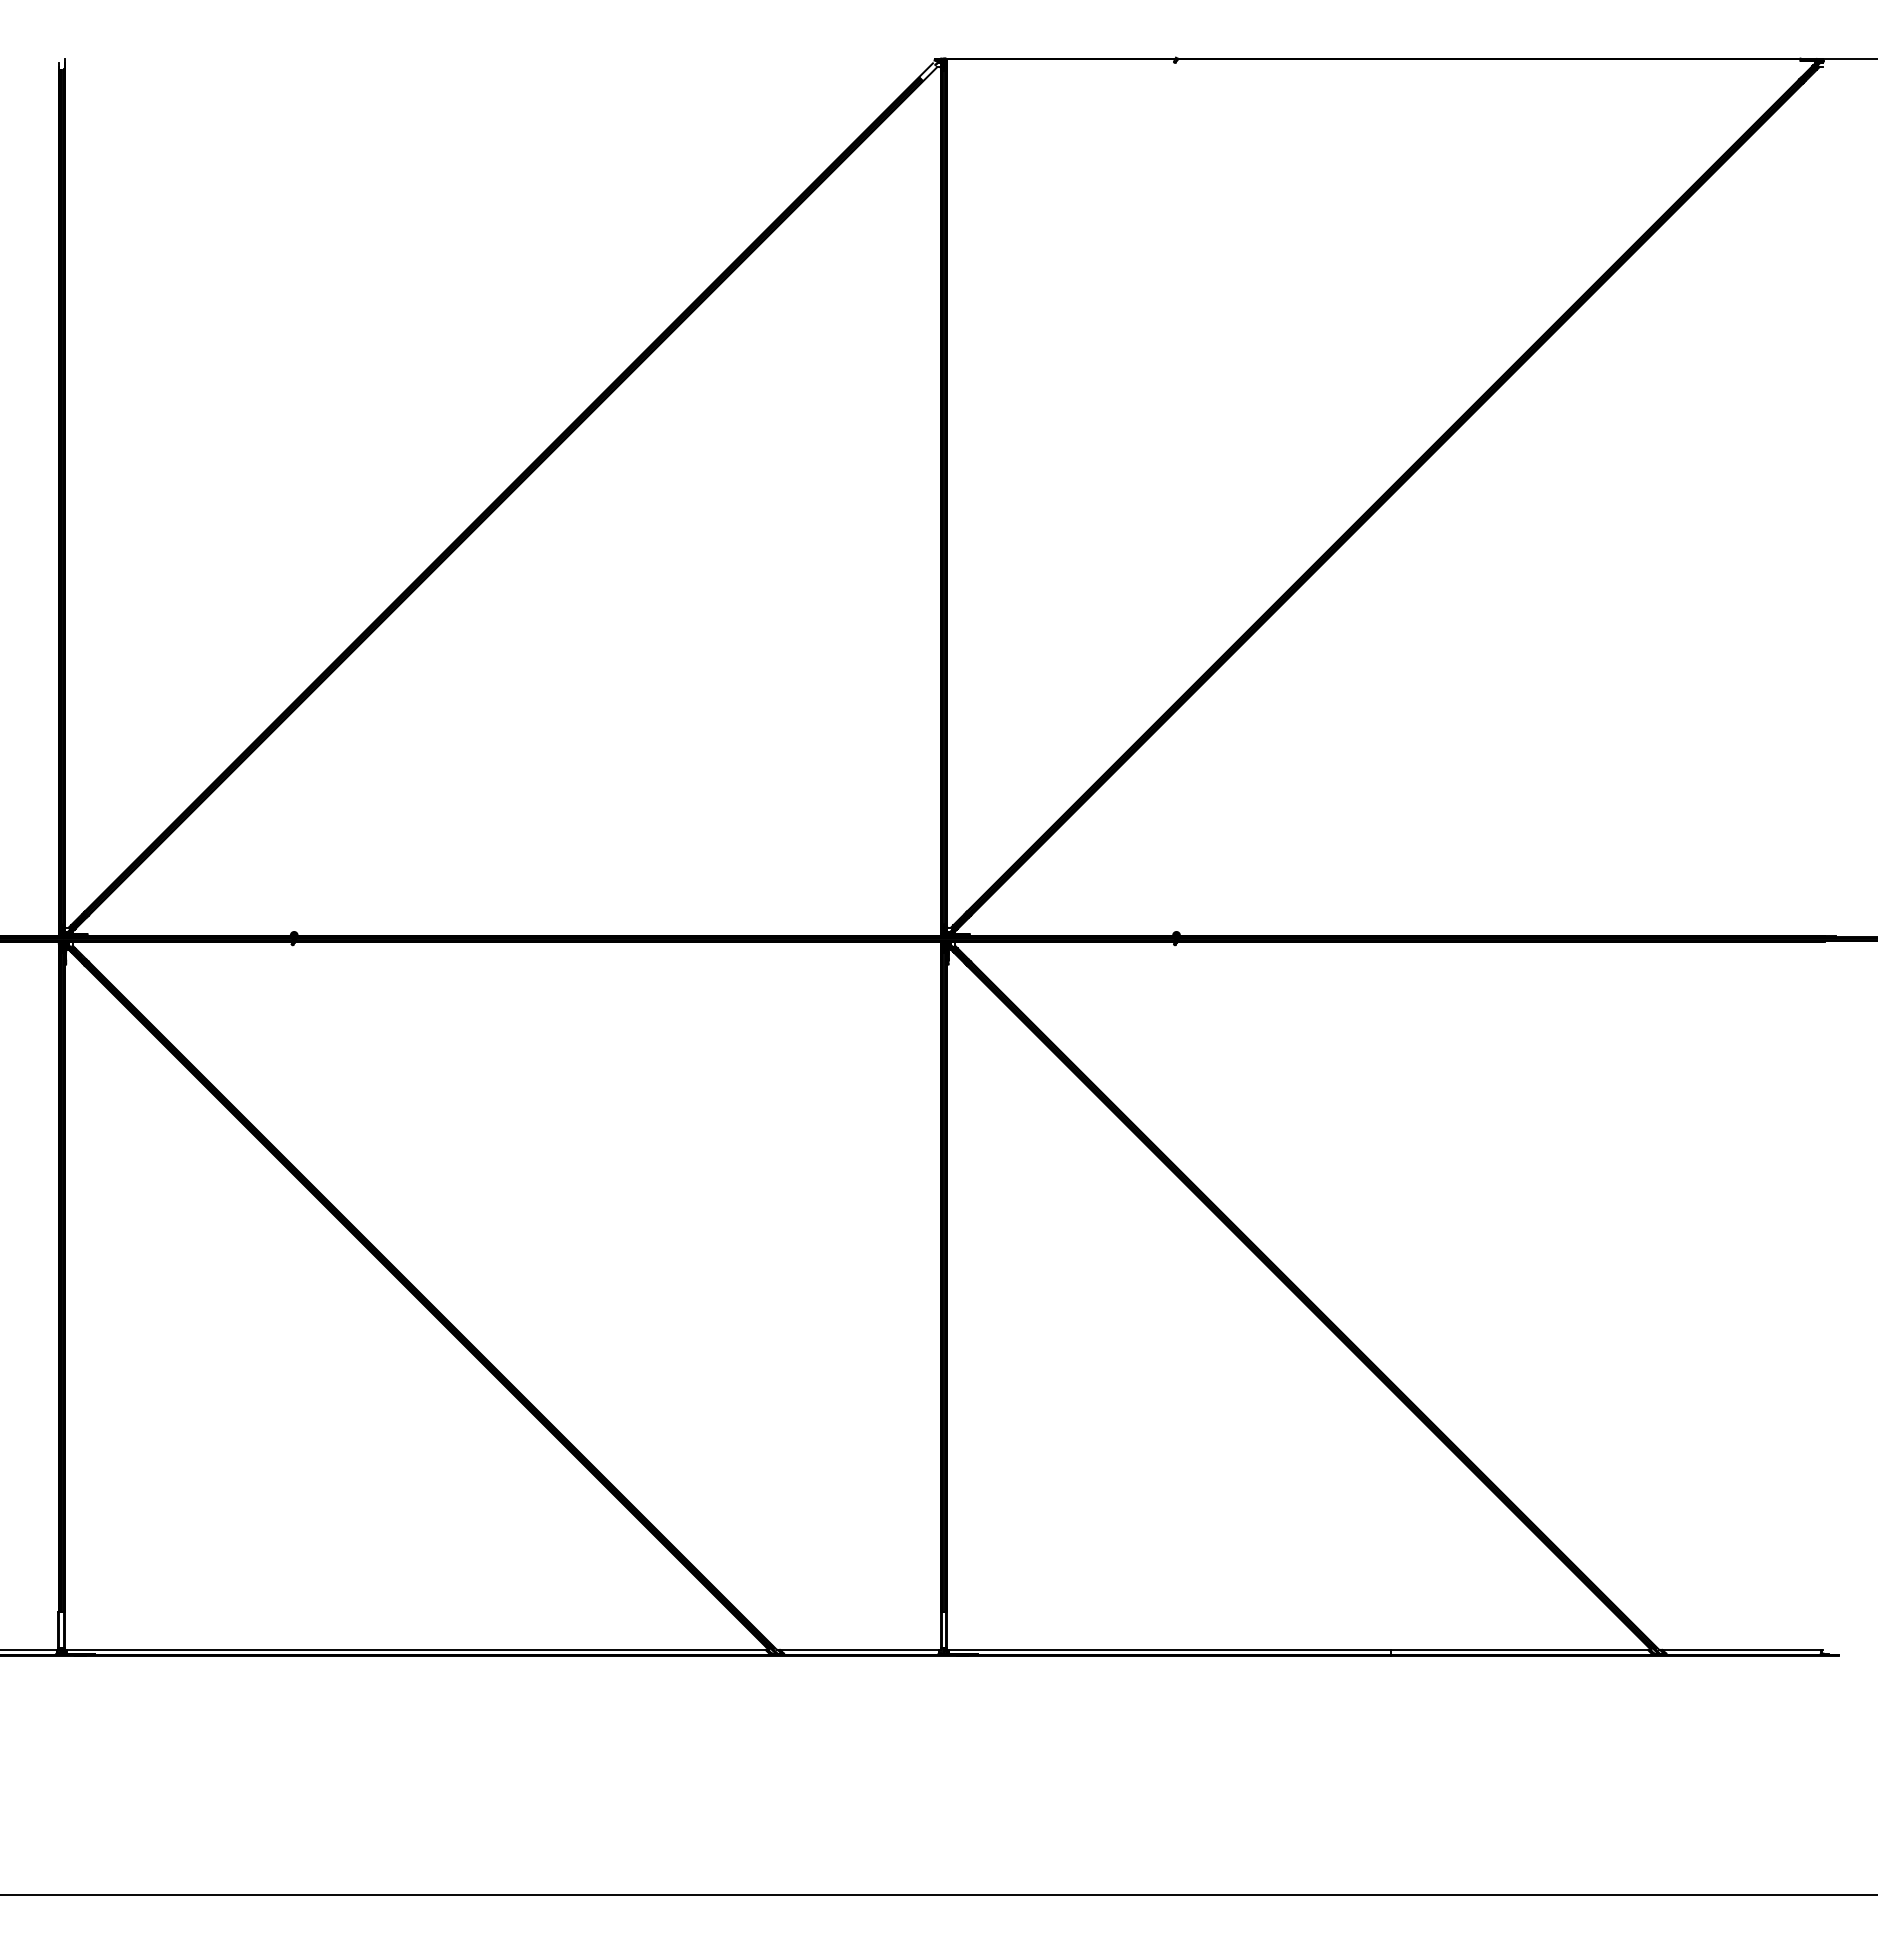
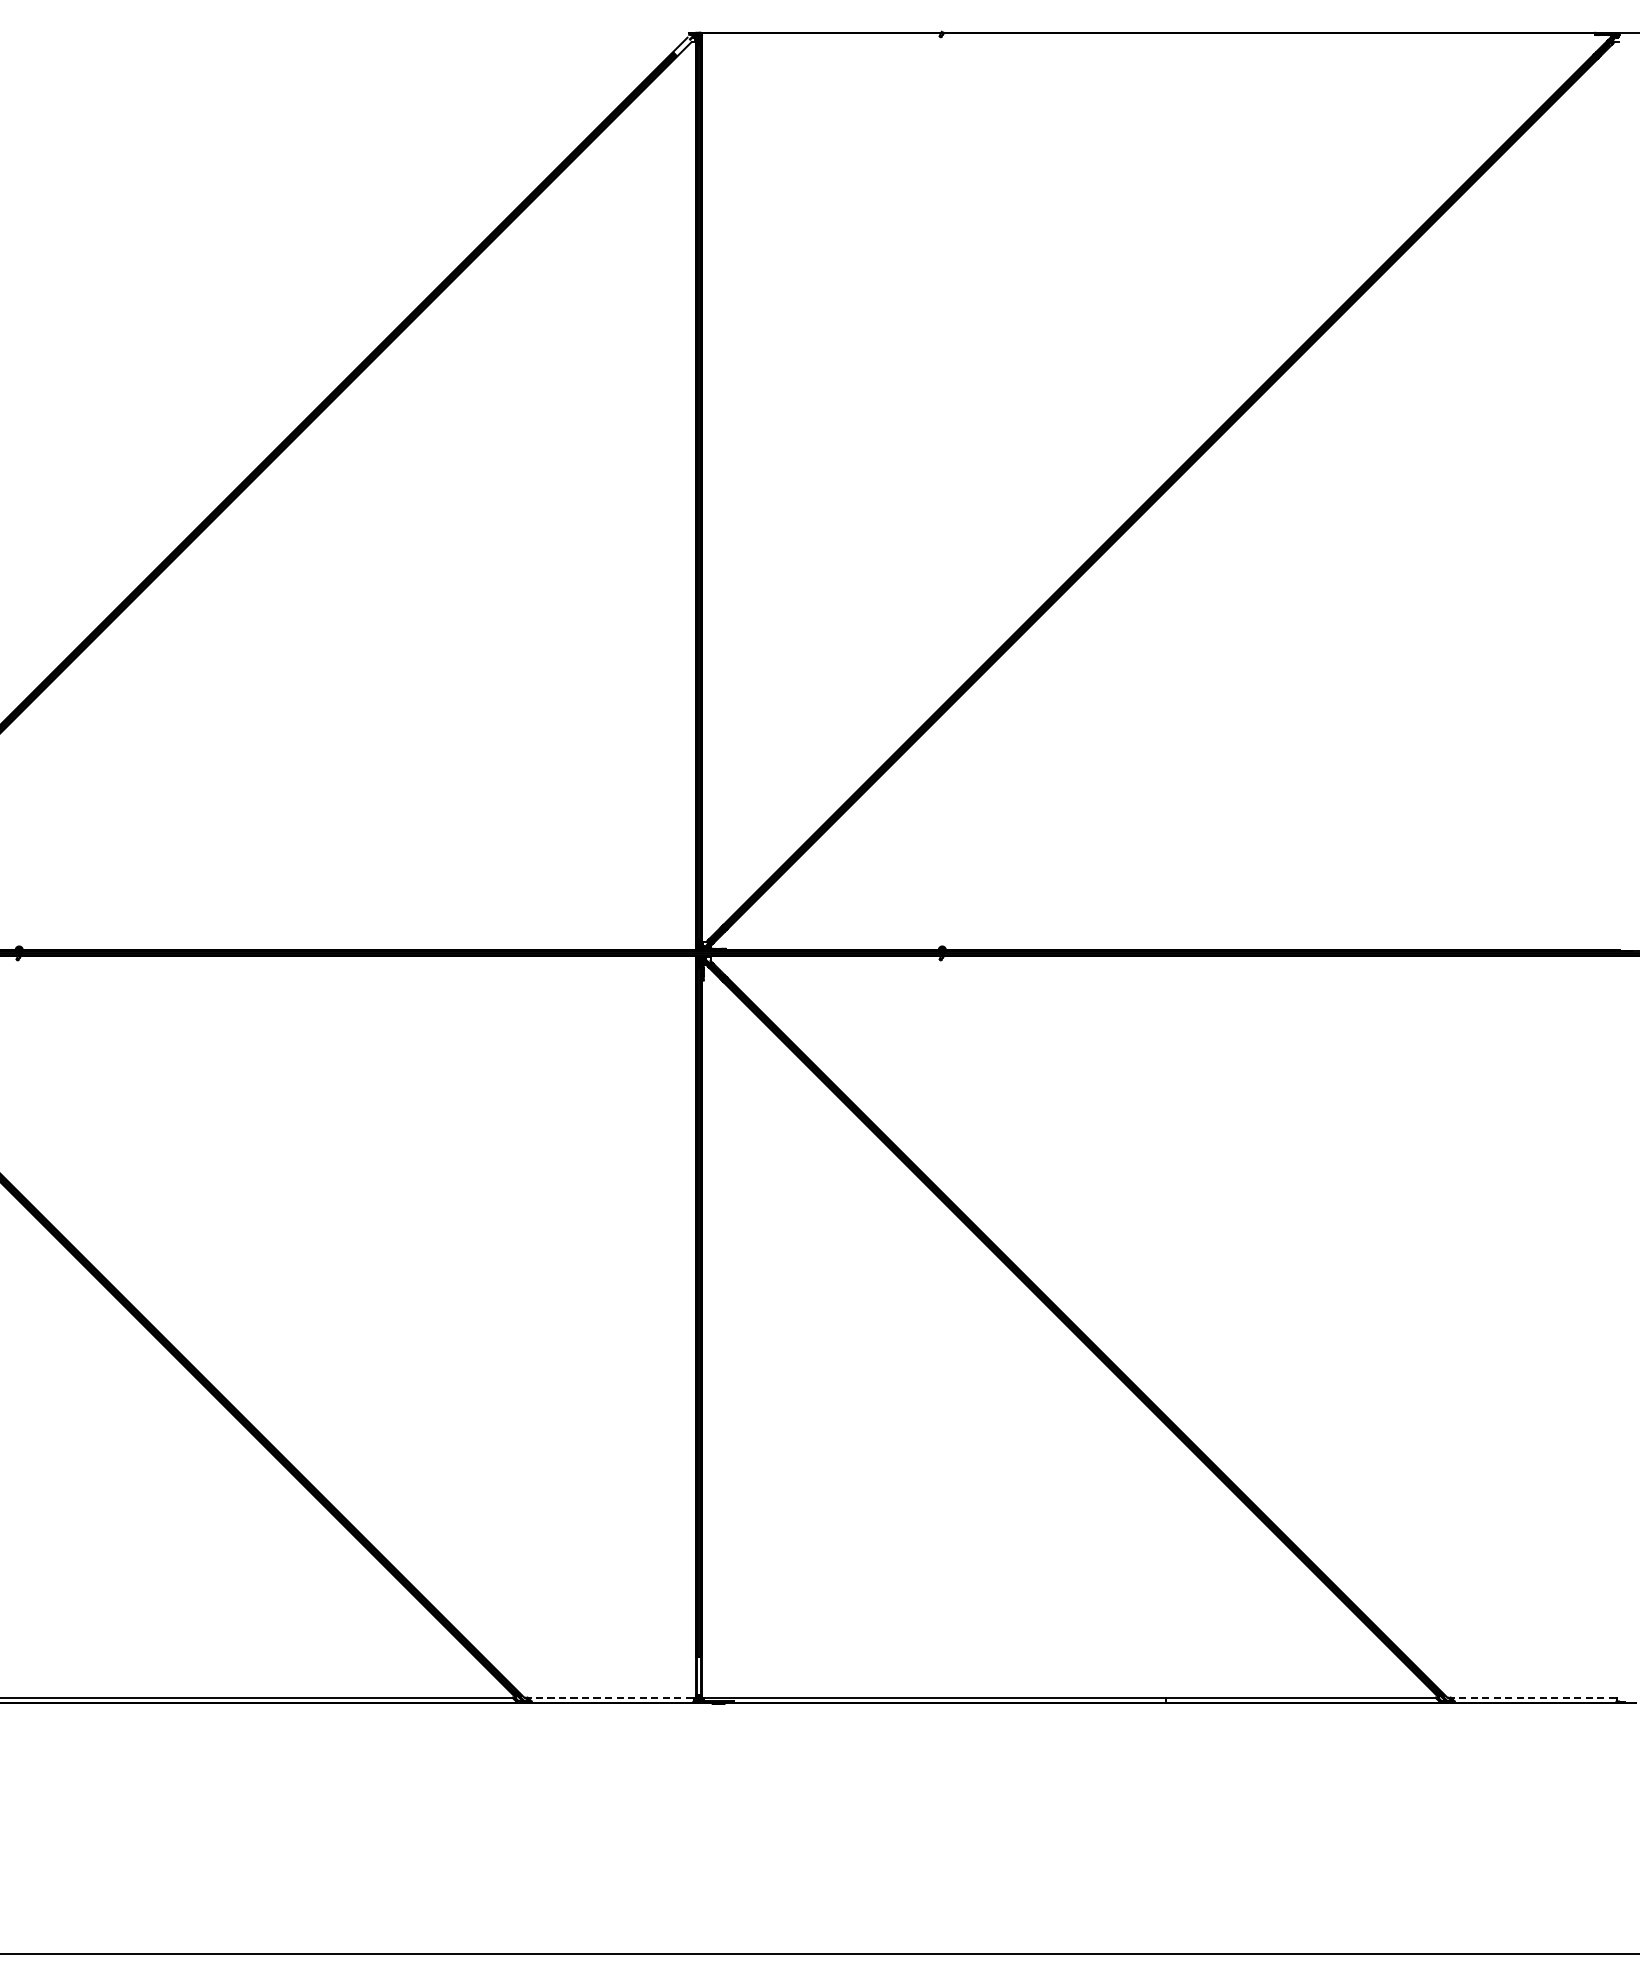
line: (859, 1650) -> (610, 1698), solid -> dashed
line: (1741, 1650) -> (1533, 1698), solid -> dashed

